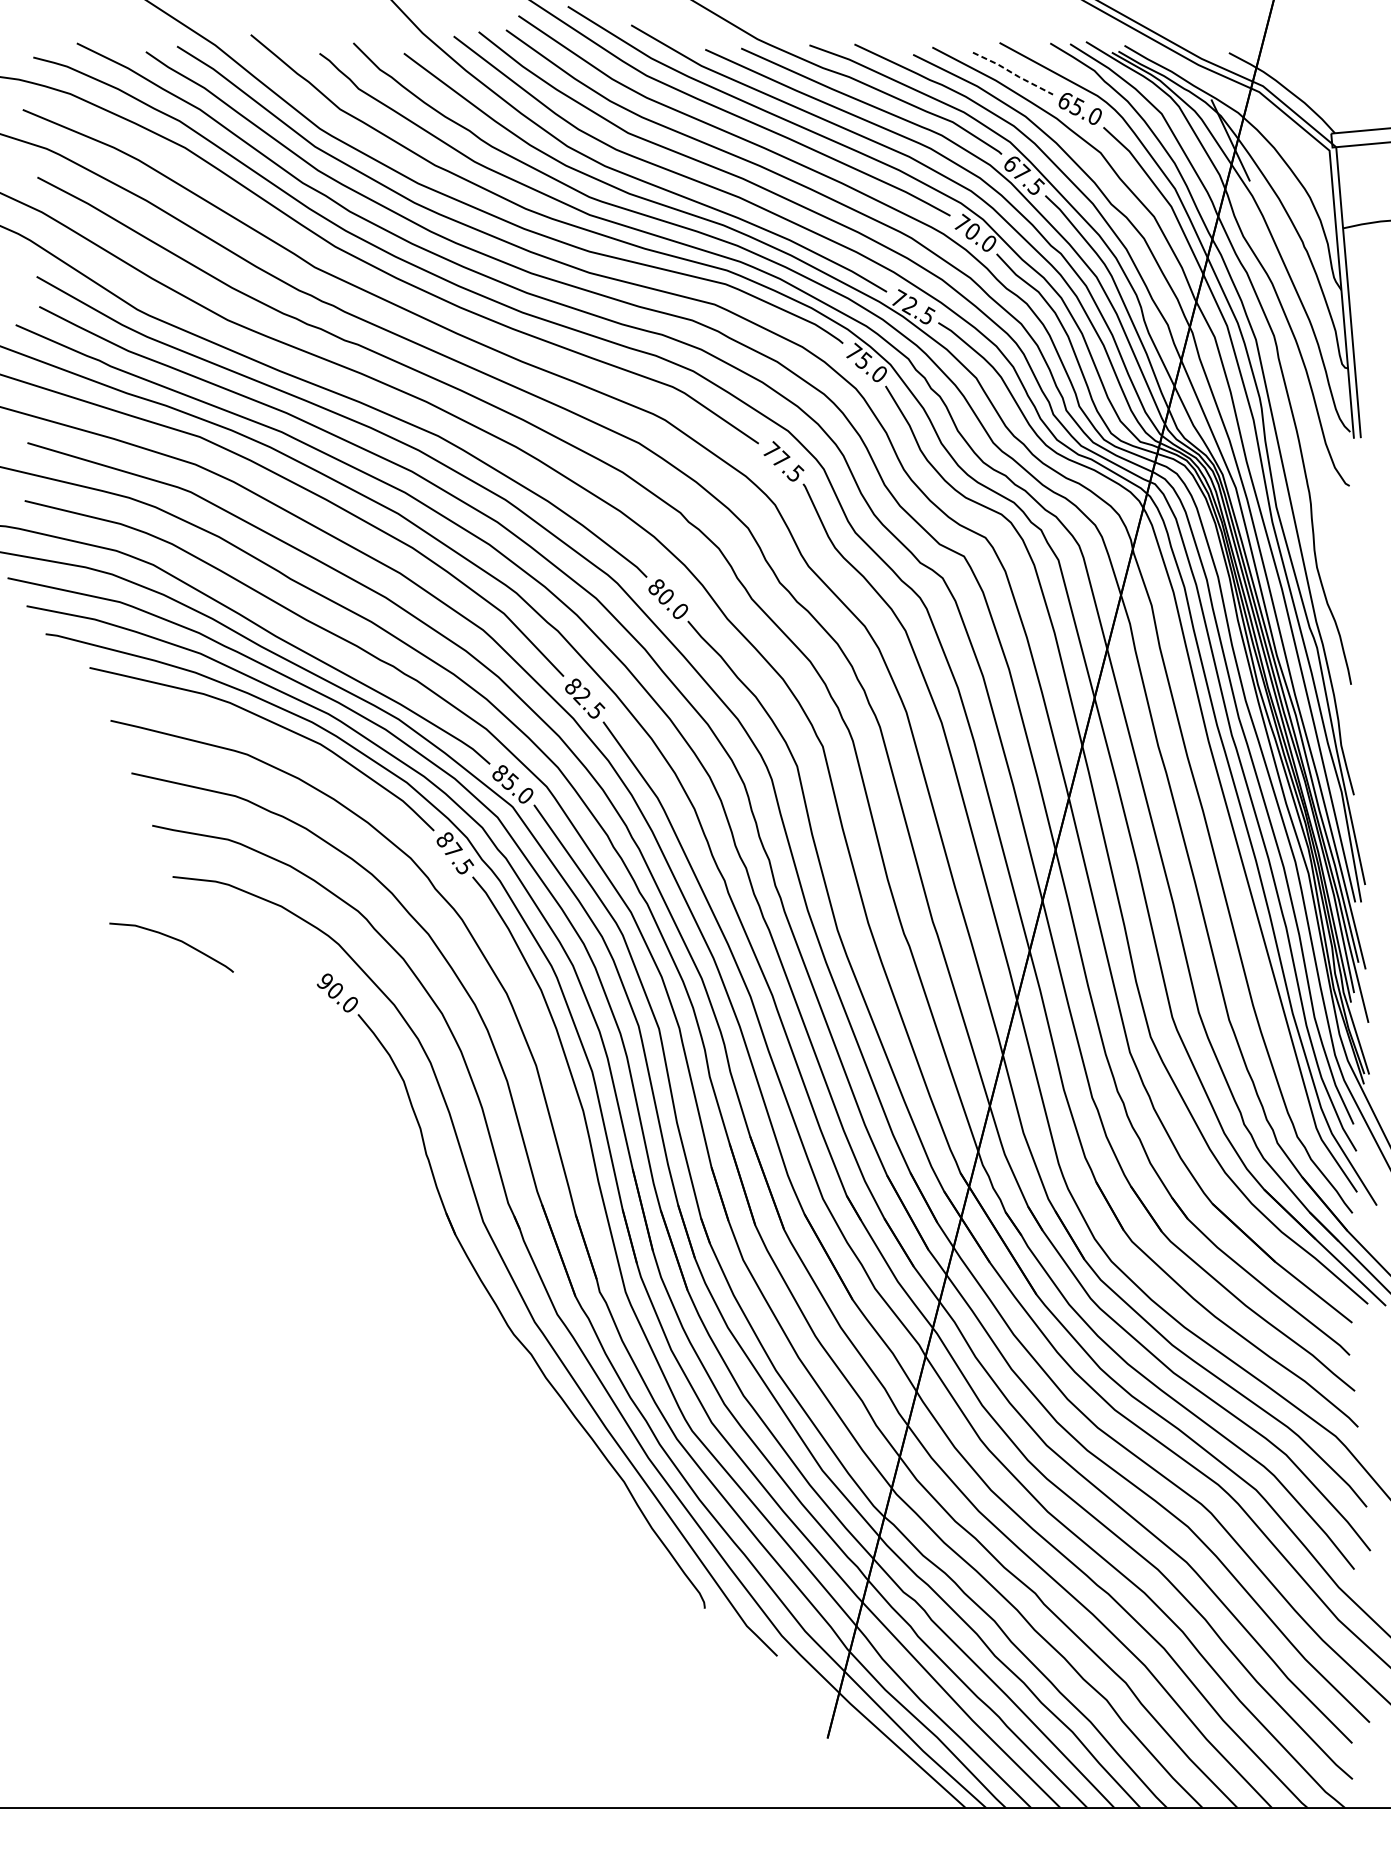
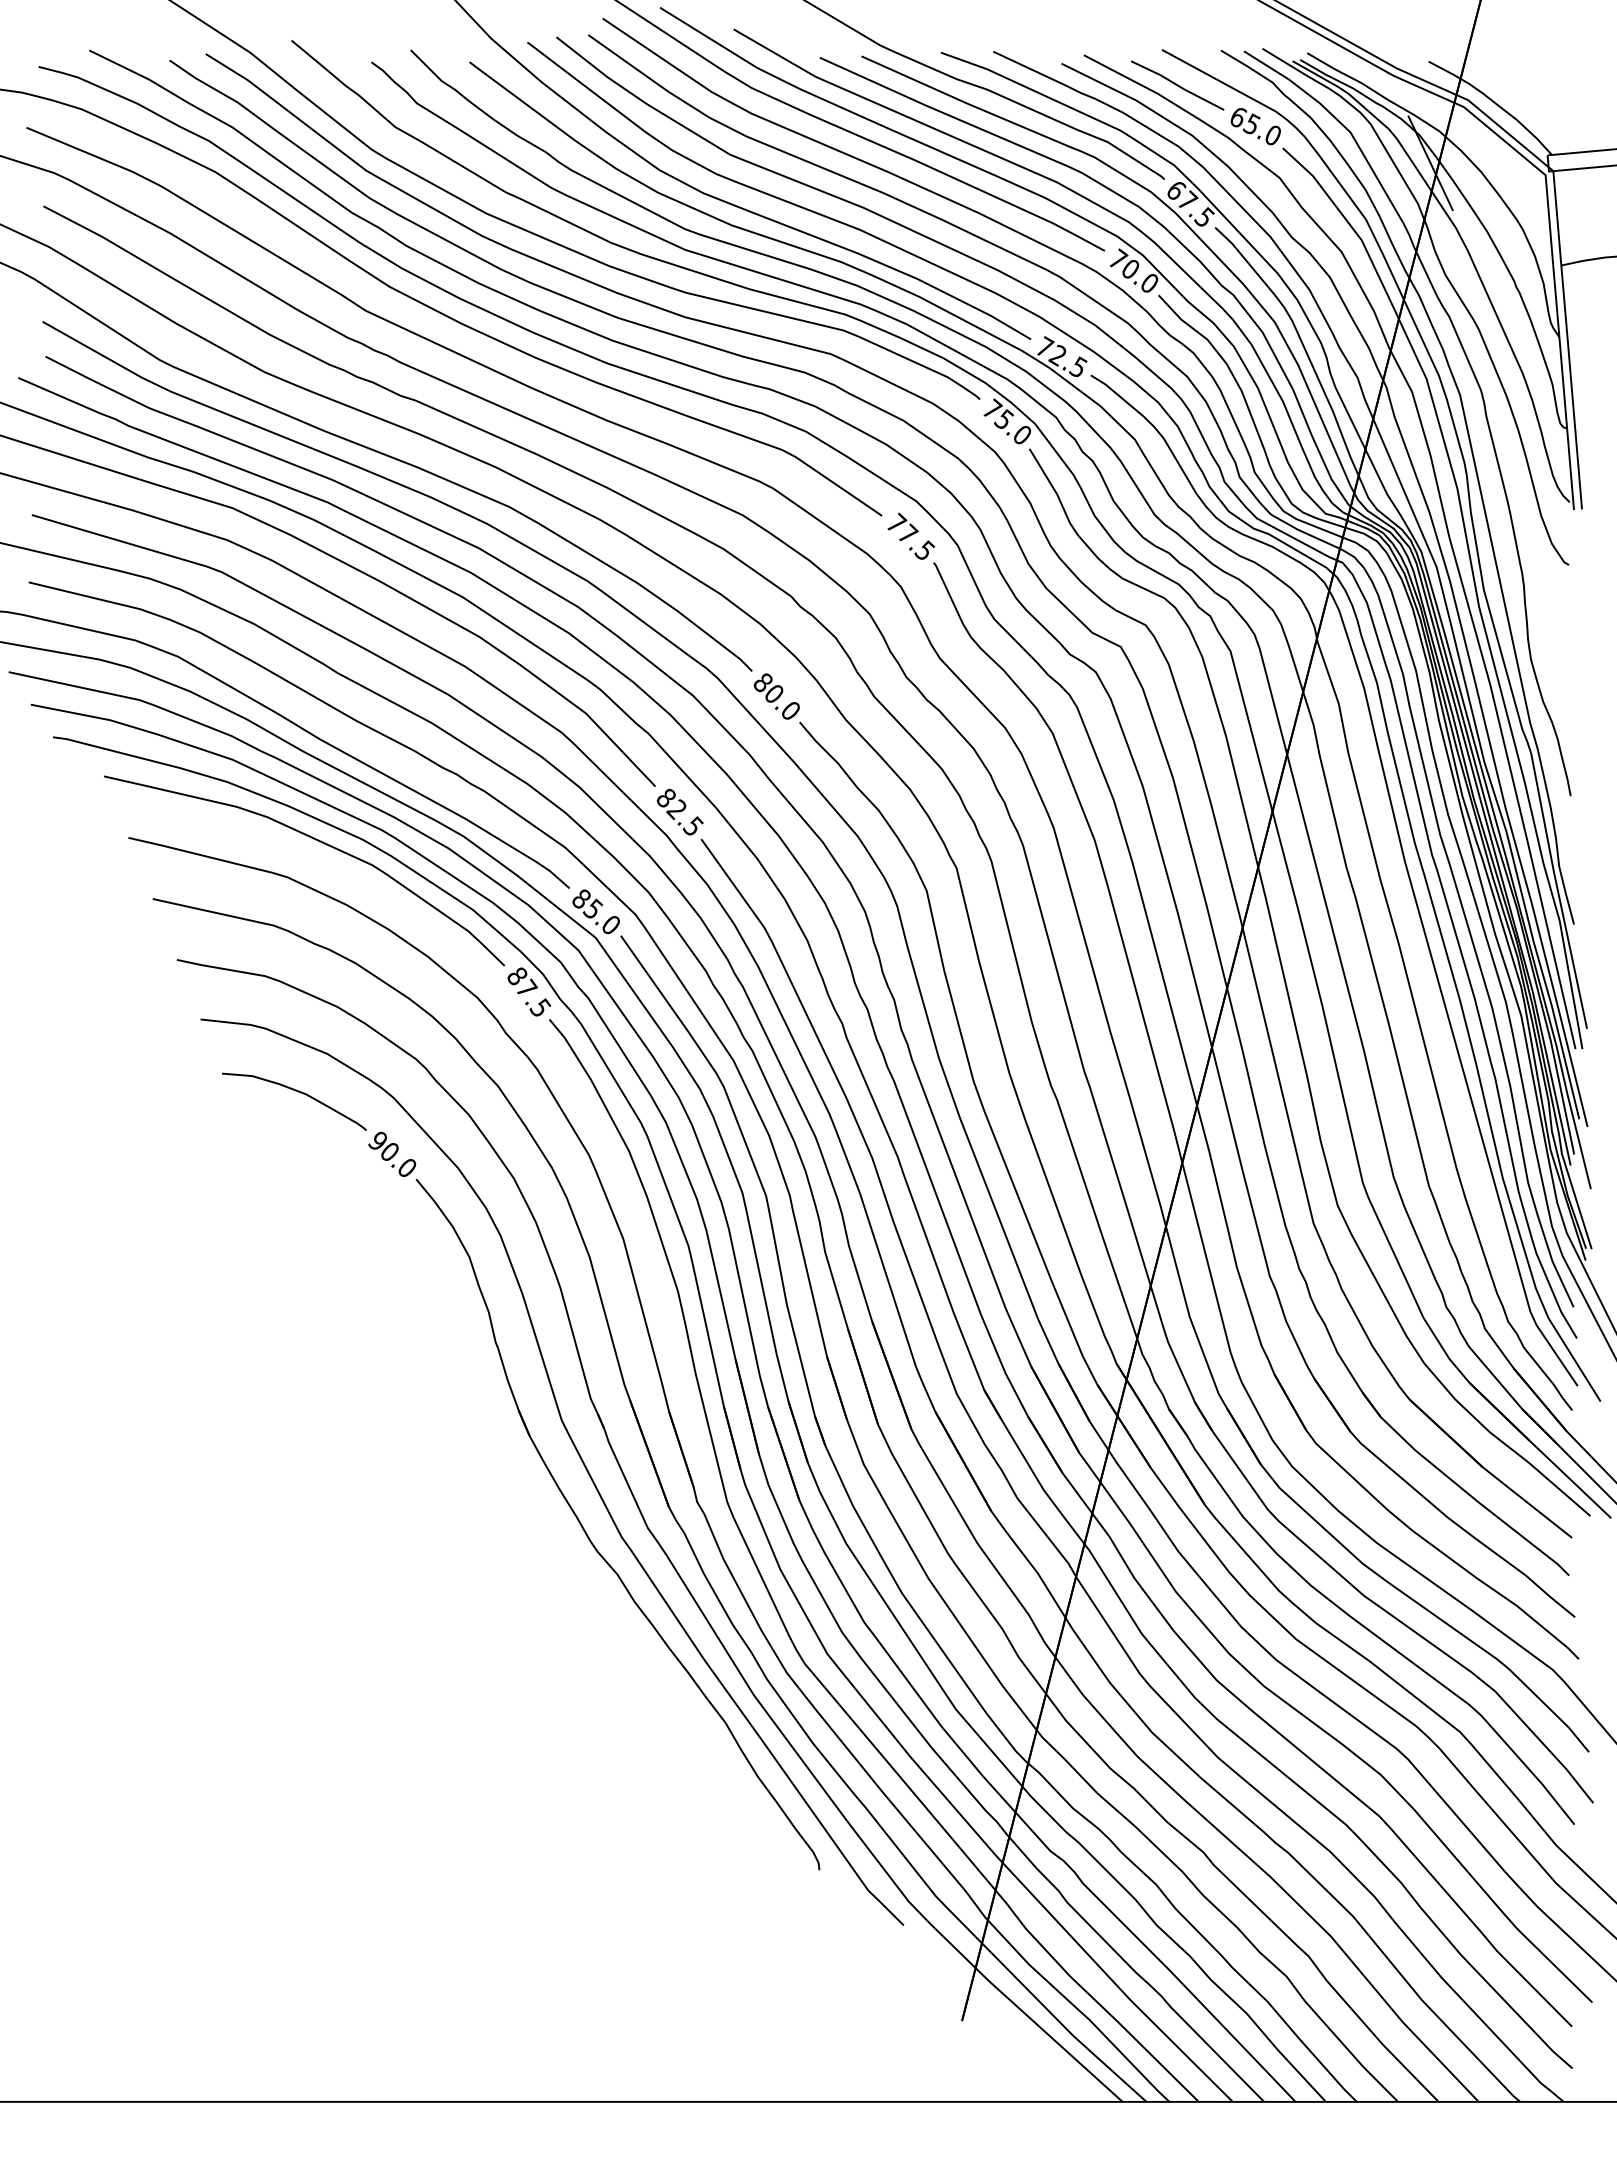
line: (1012, 73) -> (1177, 85), dashed -> solid
curve: (175, 939) -> (298, 1092), moved

